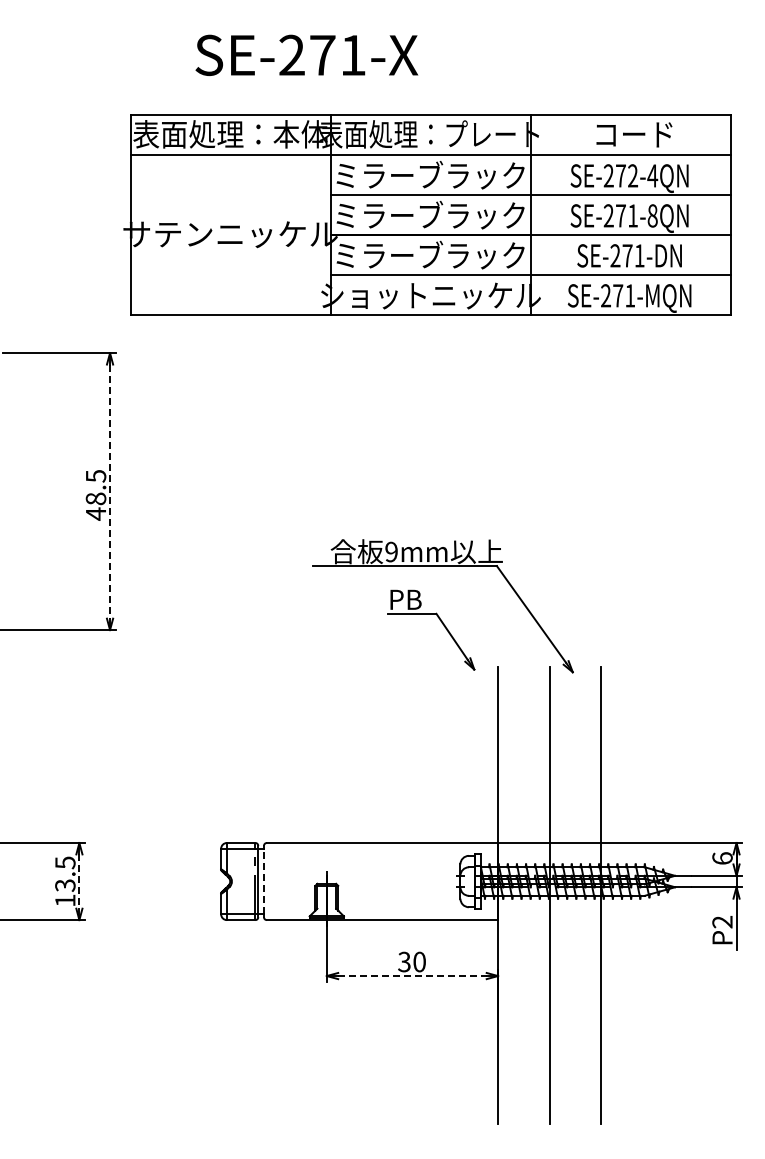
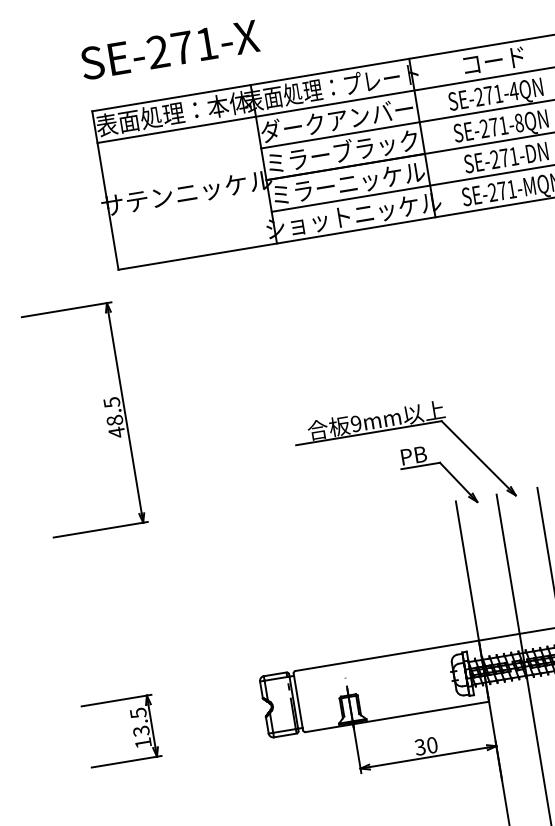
text: (306, 54) -> (169, 49), moved
text: (429, 175) -> (336, 120), ミラーブラック -> ダークアンバー
text: (633, 175) -> (498, 93), SE-272-4QN -> SE-271-4QN
text: (472, 254) -> (381, 177), ミラーブラック -> ミラーニッケル
line: (110, 492) -> (125, 413), dashed -> solid
part: (441, 623) -> (445, 469), moved
line: (264, 881) -> (298, 701), dashed -> solid
line: (79, 882) -> (152, 726), dashed -> solid
line: (412, 976) -> (428, 757), dashed -> solid

